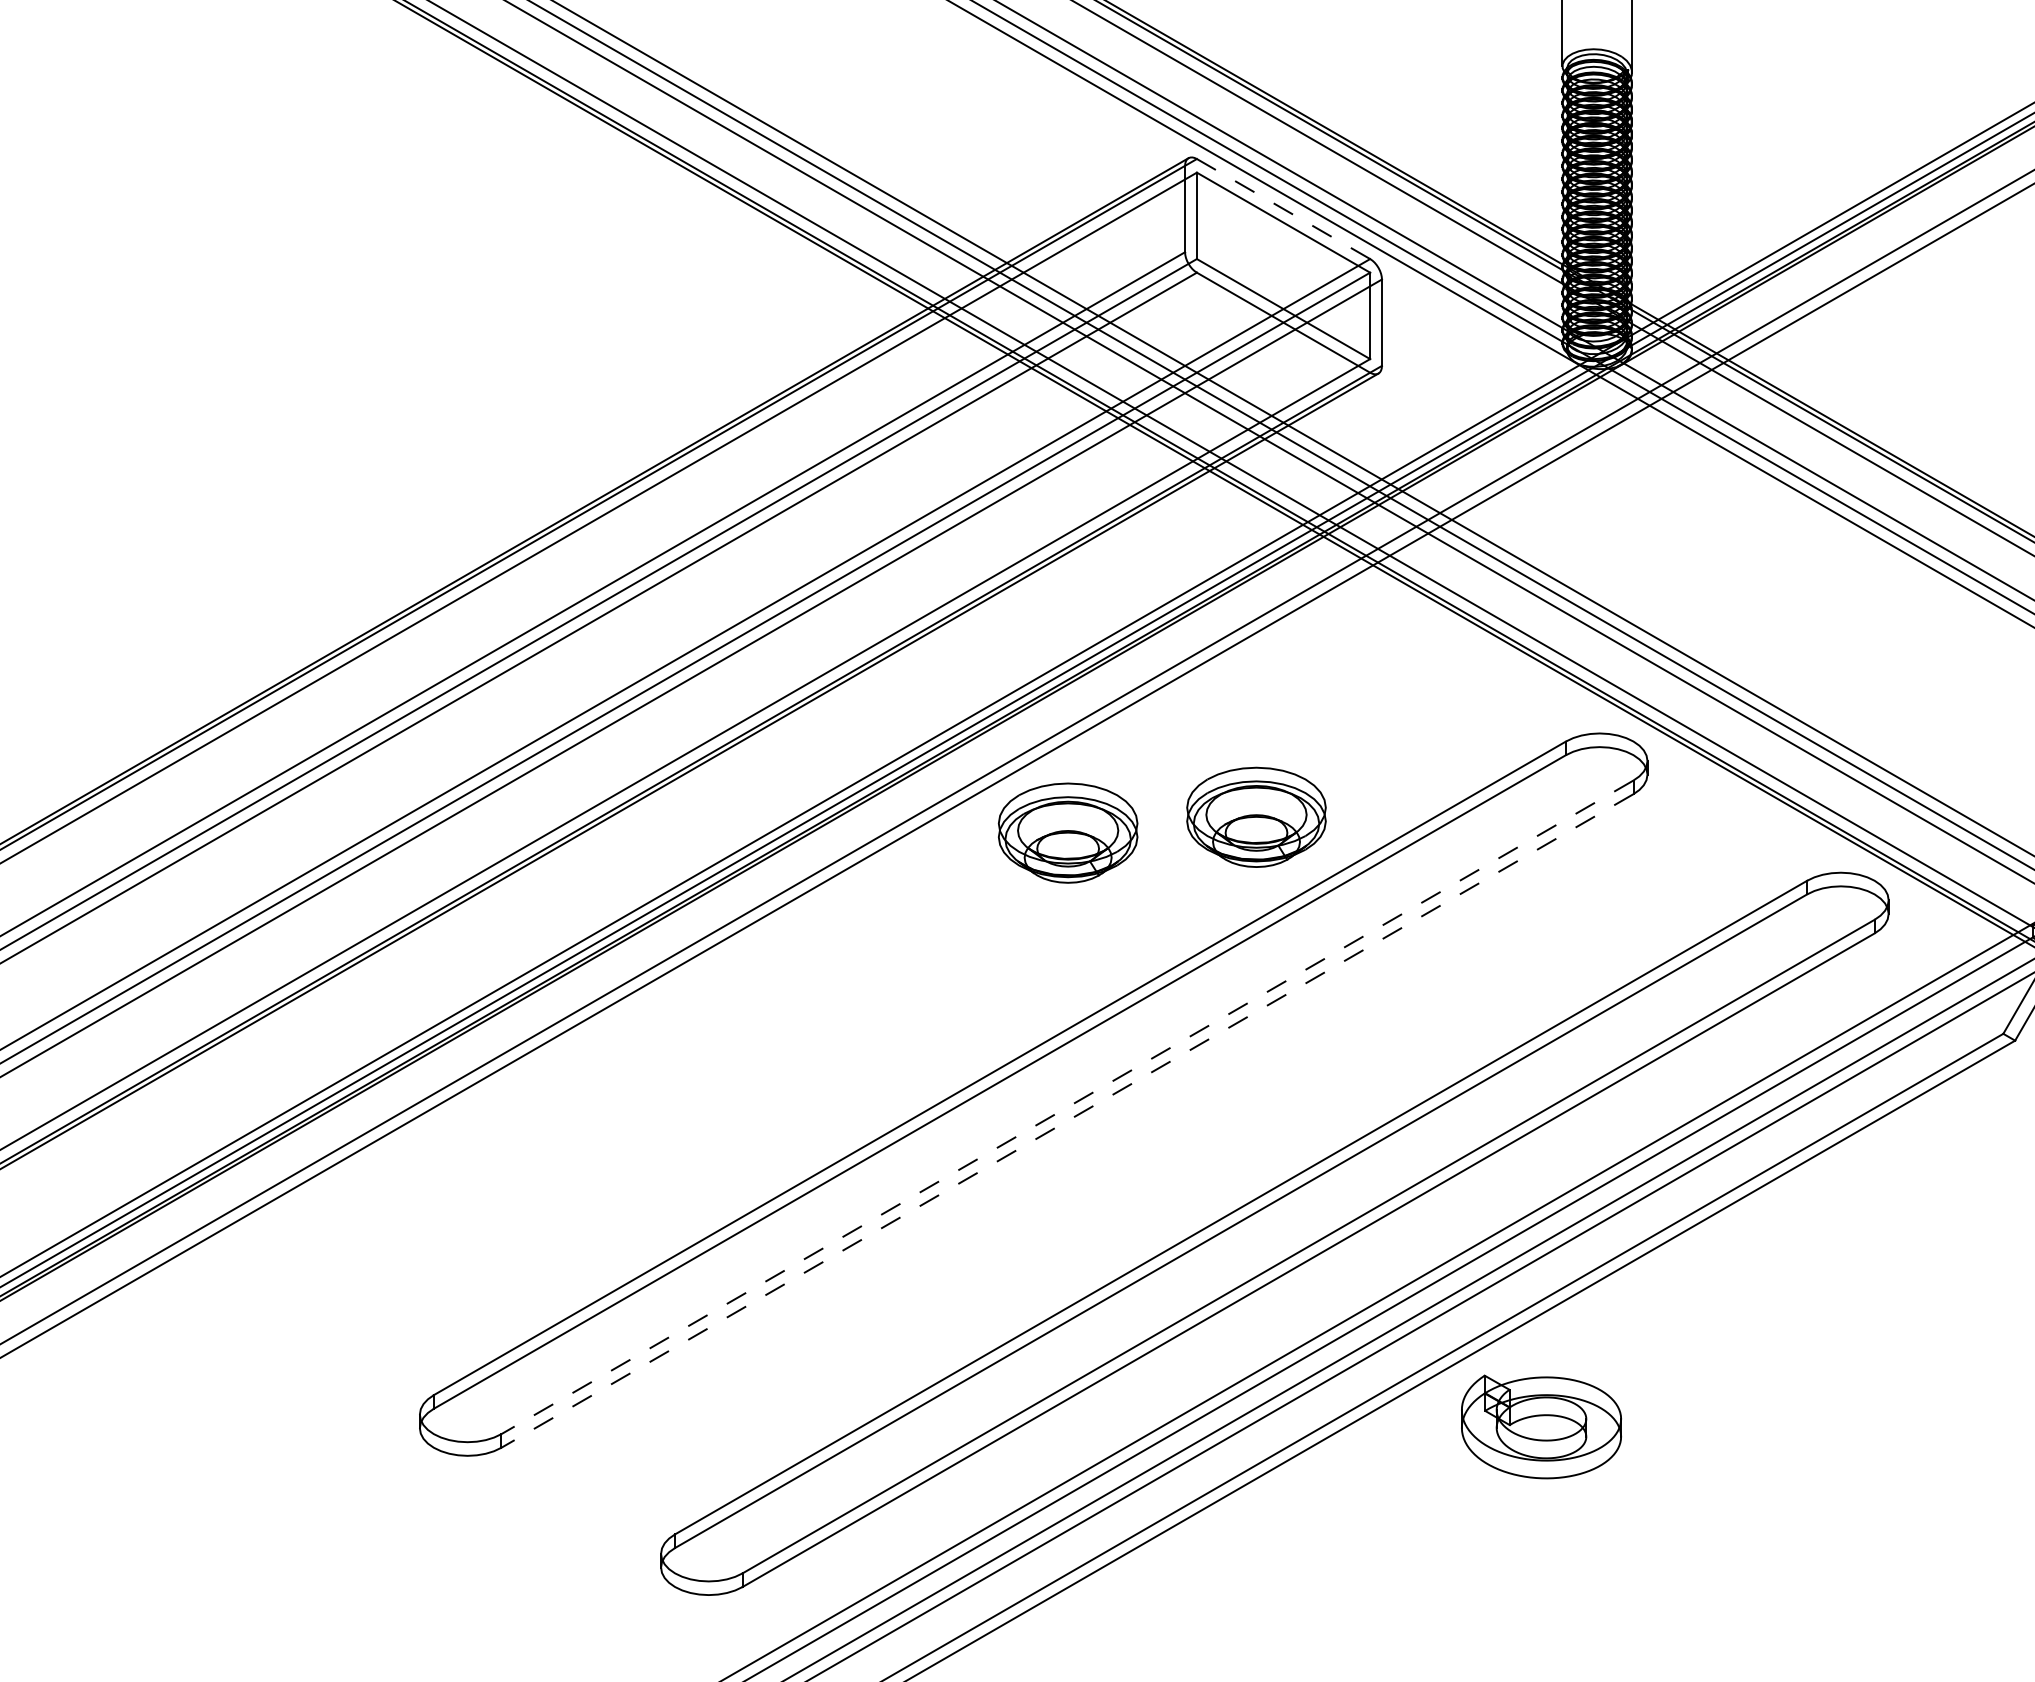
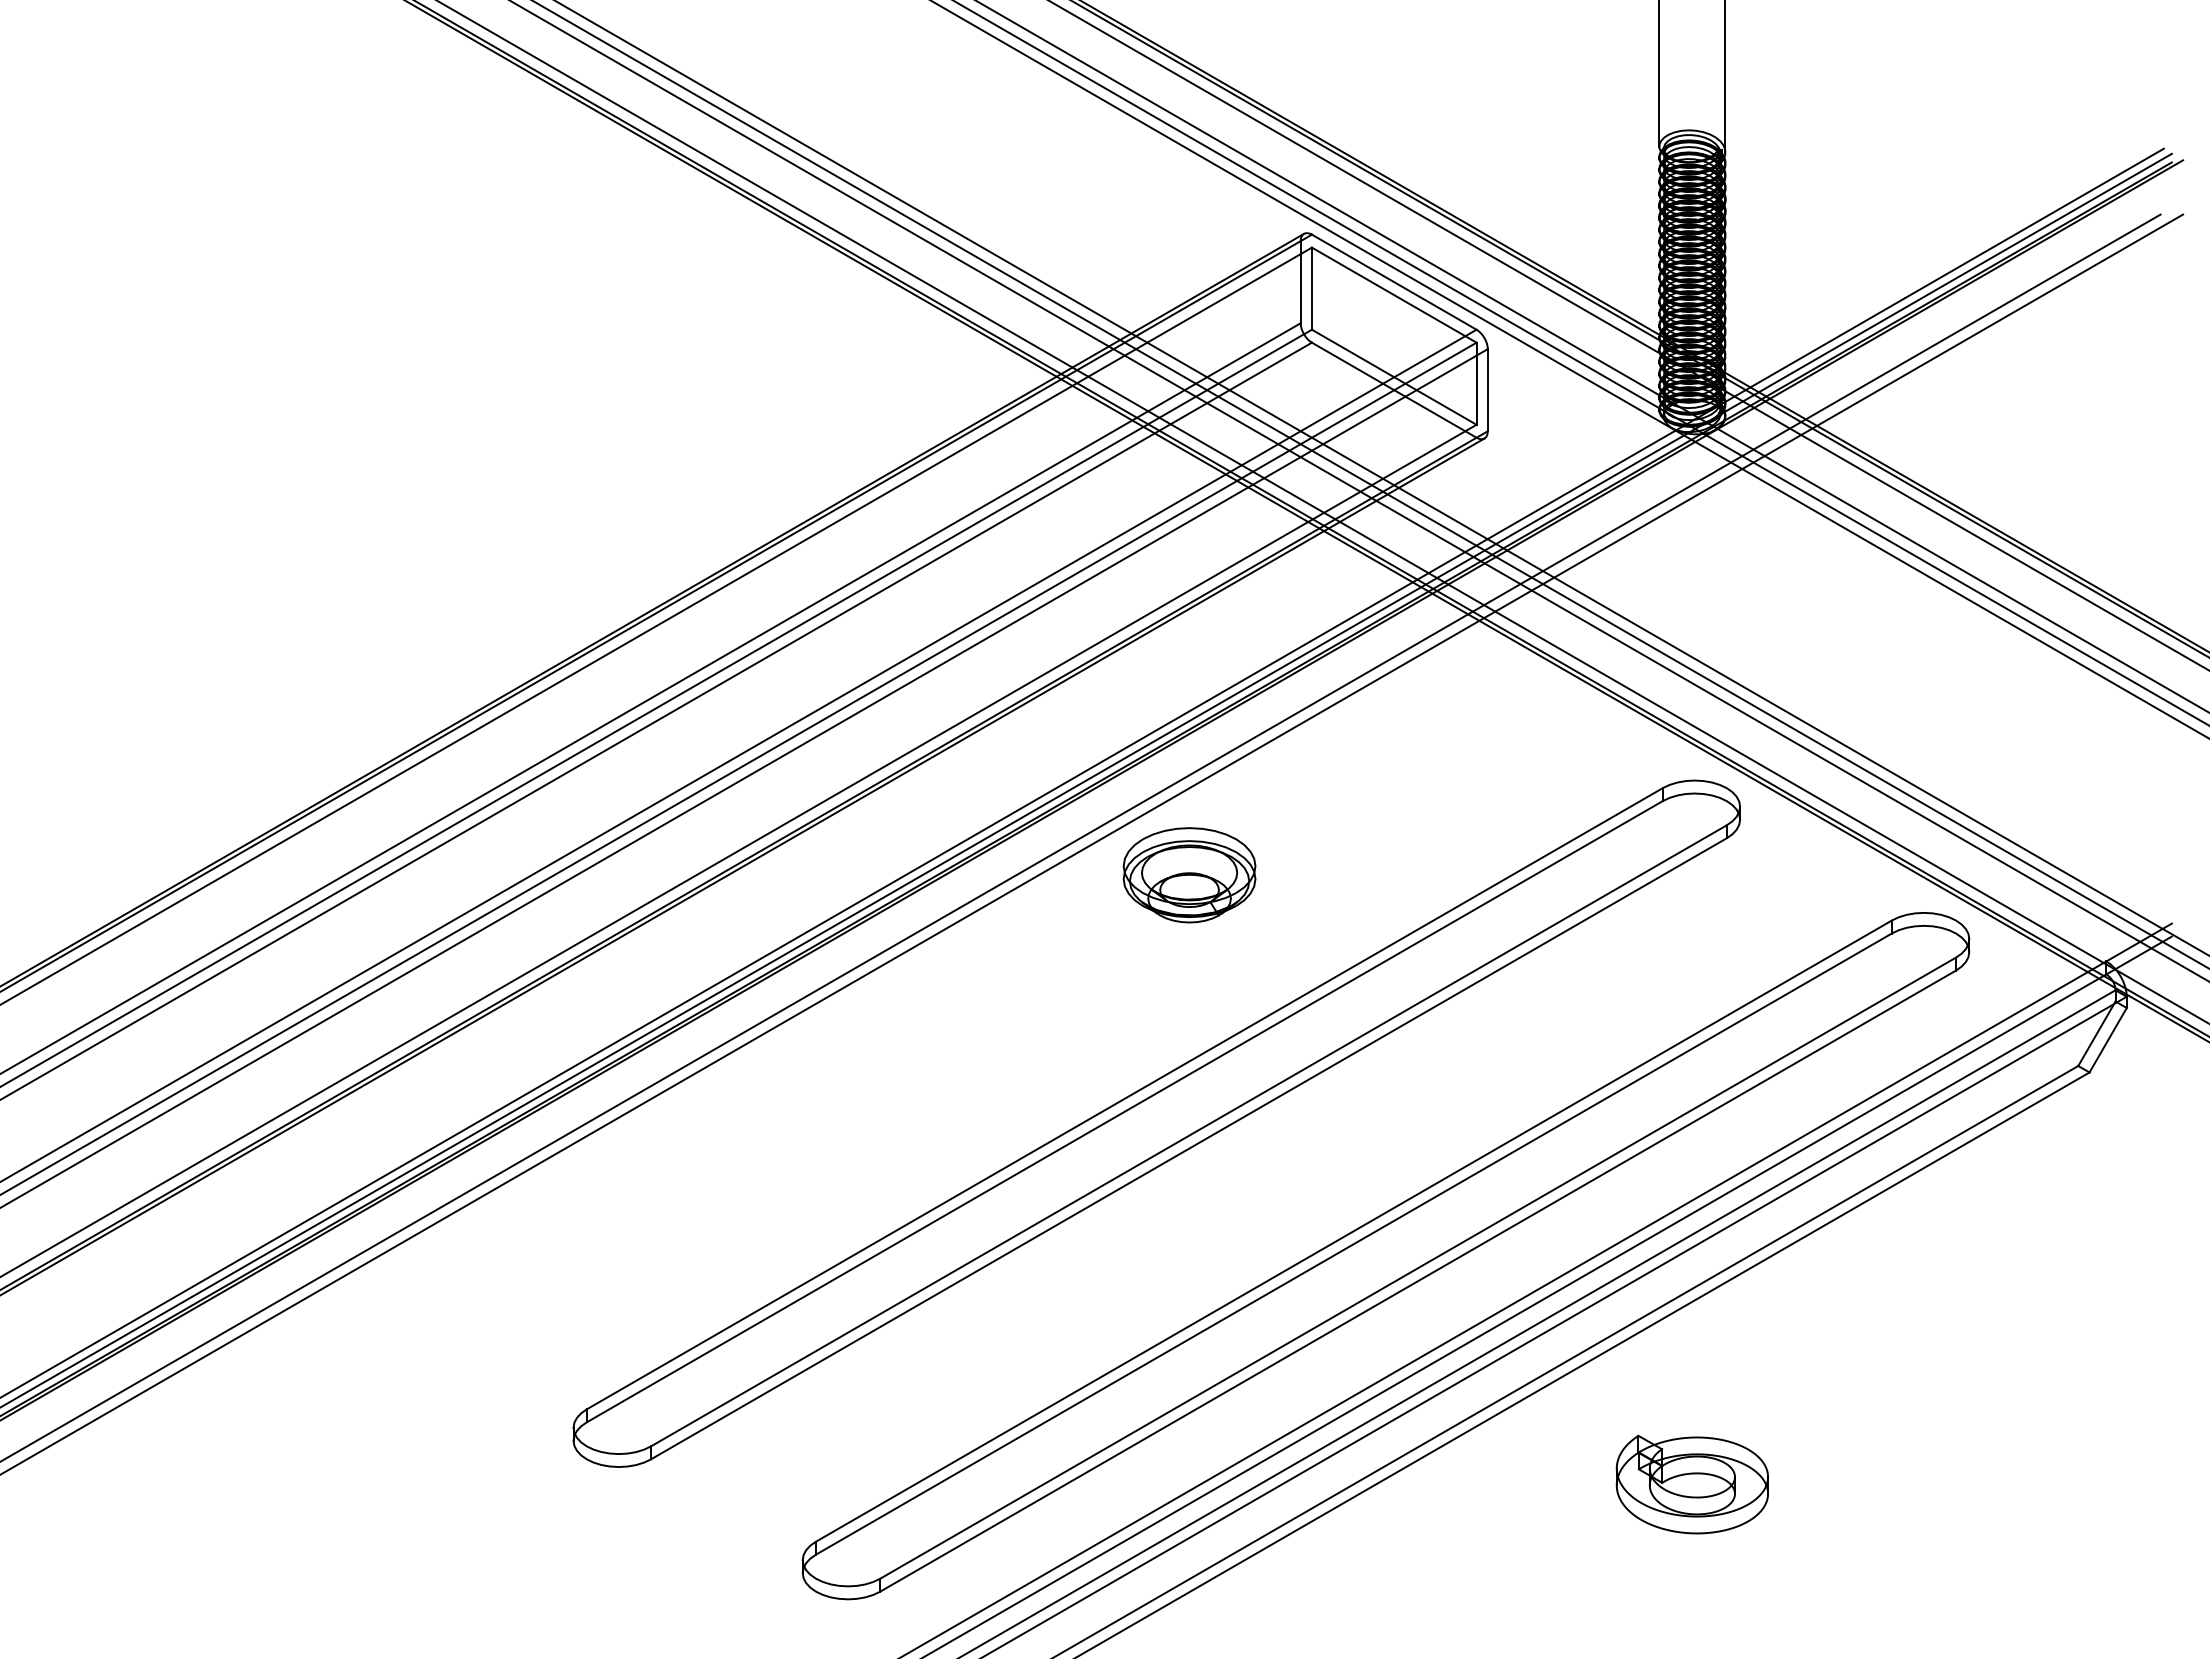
line: (1282, 208) -> (1393, 281), dashed -> solid
part: (1256, 817) -> (1368, 860), removed
line: (1067, 1108) -> (1188, 1136), dashed -> solid
line: (1067, 1121) -> (1188, 1149), dashed -> solid
part: (1540, 1426) -> (1691, 1484), moved

